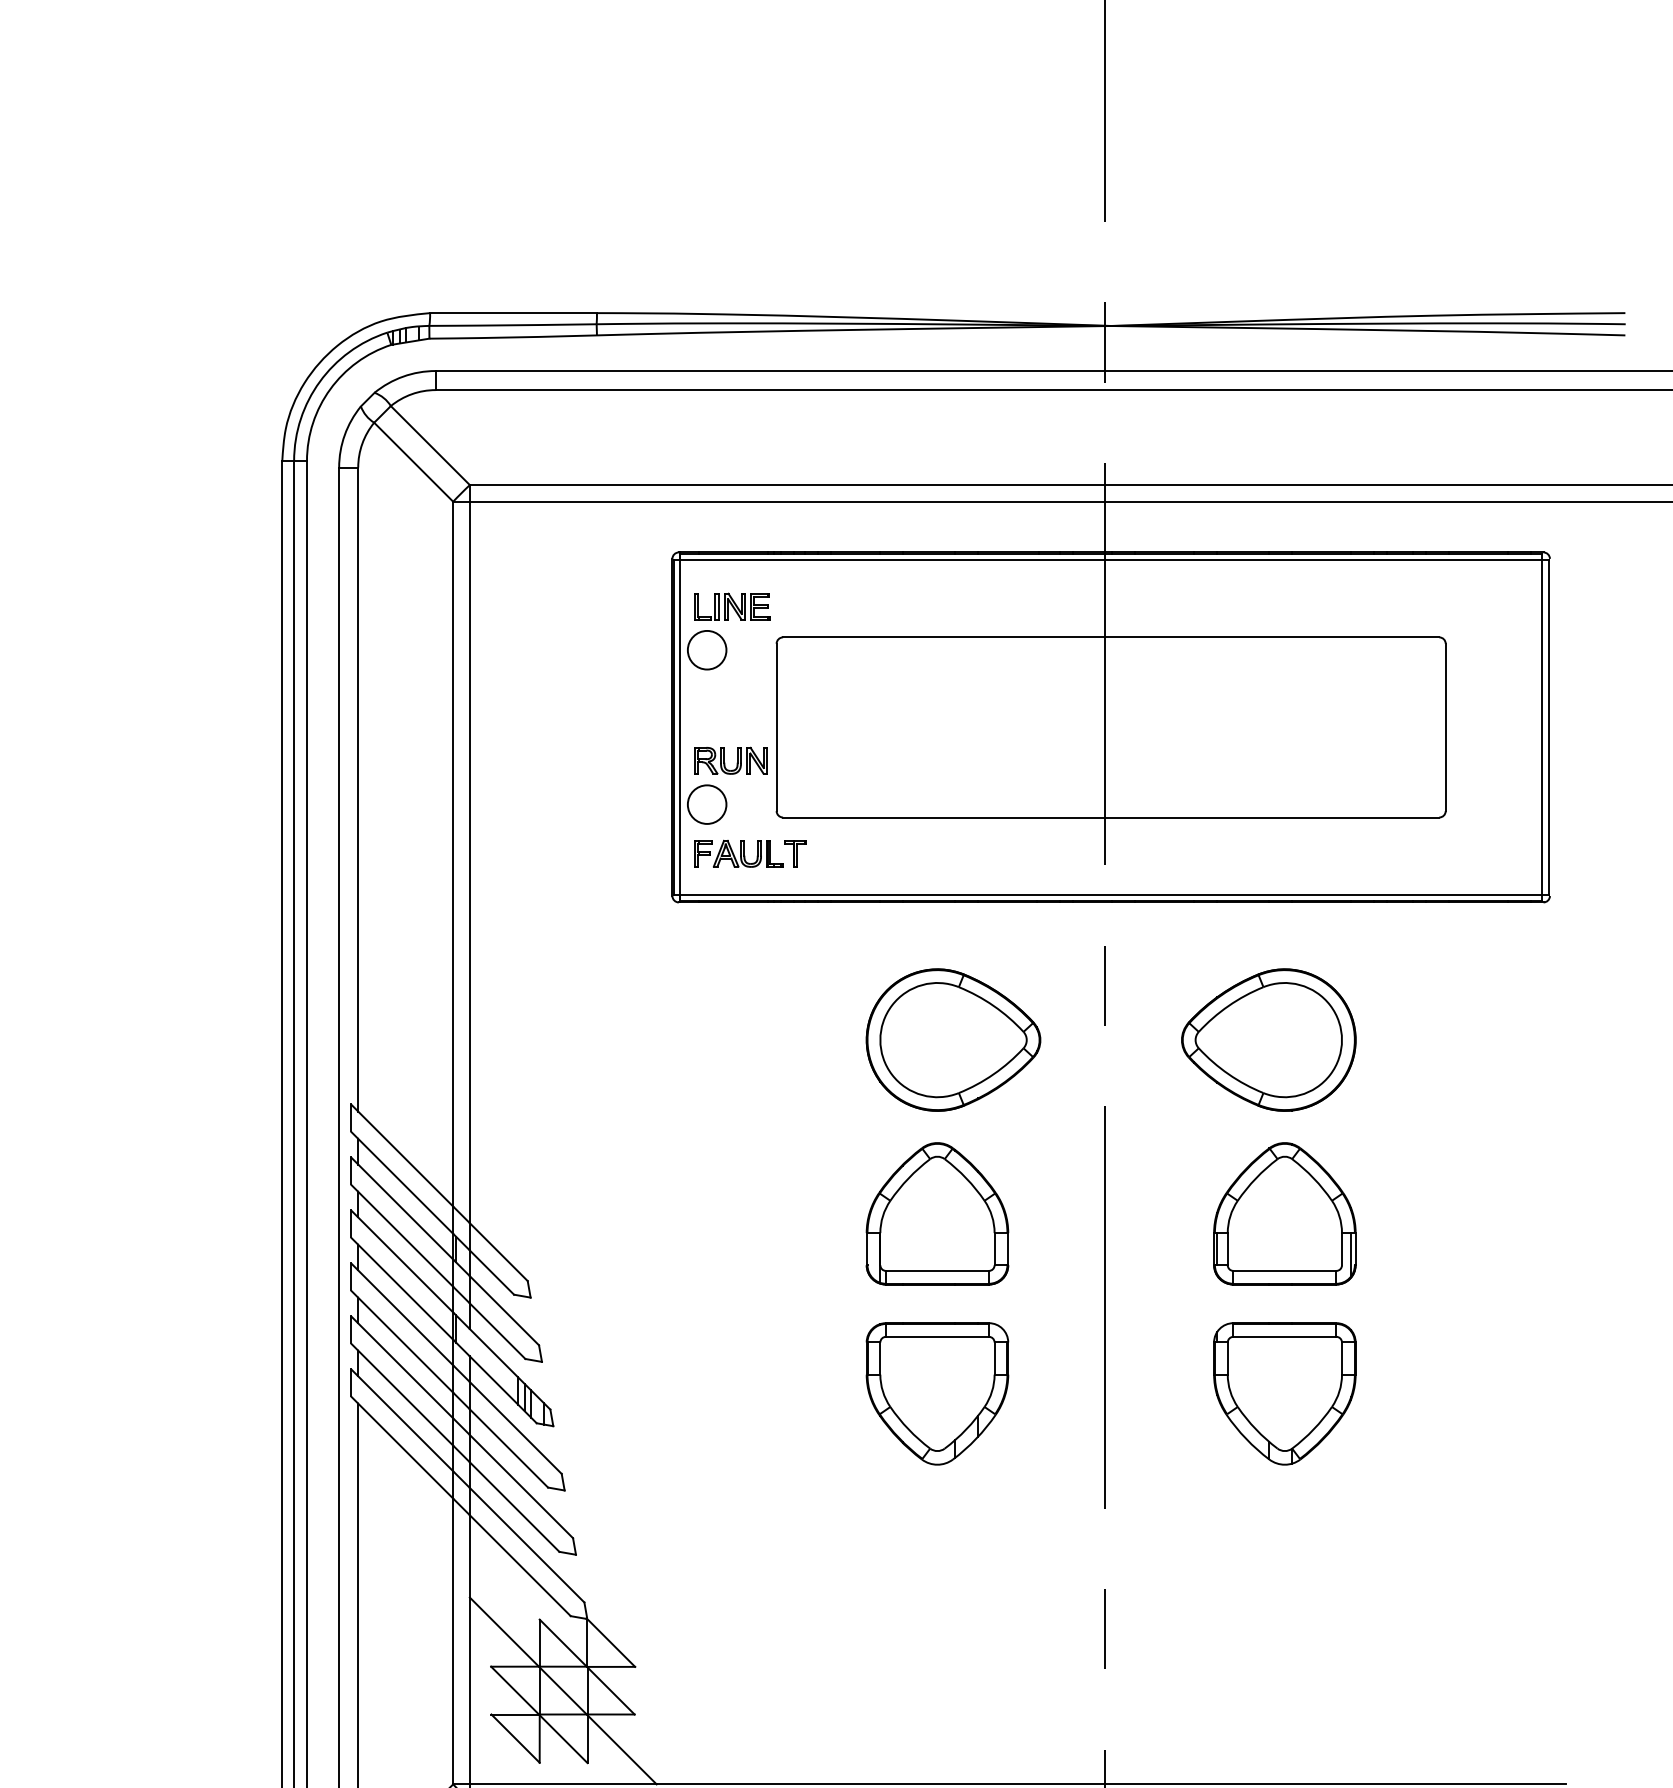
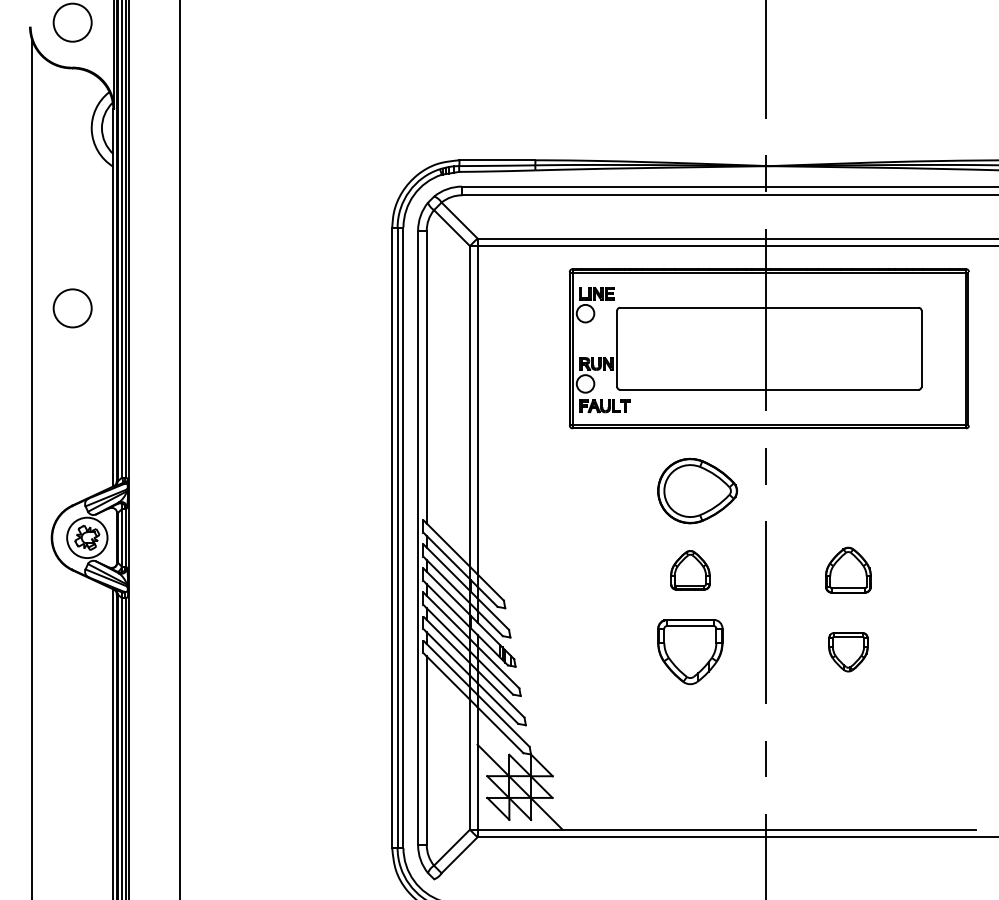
part: (1267, 1038) -> (840, 490), removed
part: (937, 1214) -> (690, 570), size x0.6
part: (1285, 1214) -> (848, 570), size x0.7
part: (1285, 1394) -> (848, 652), size x0.6

